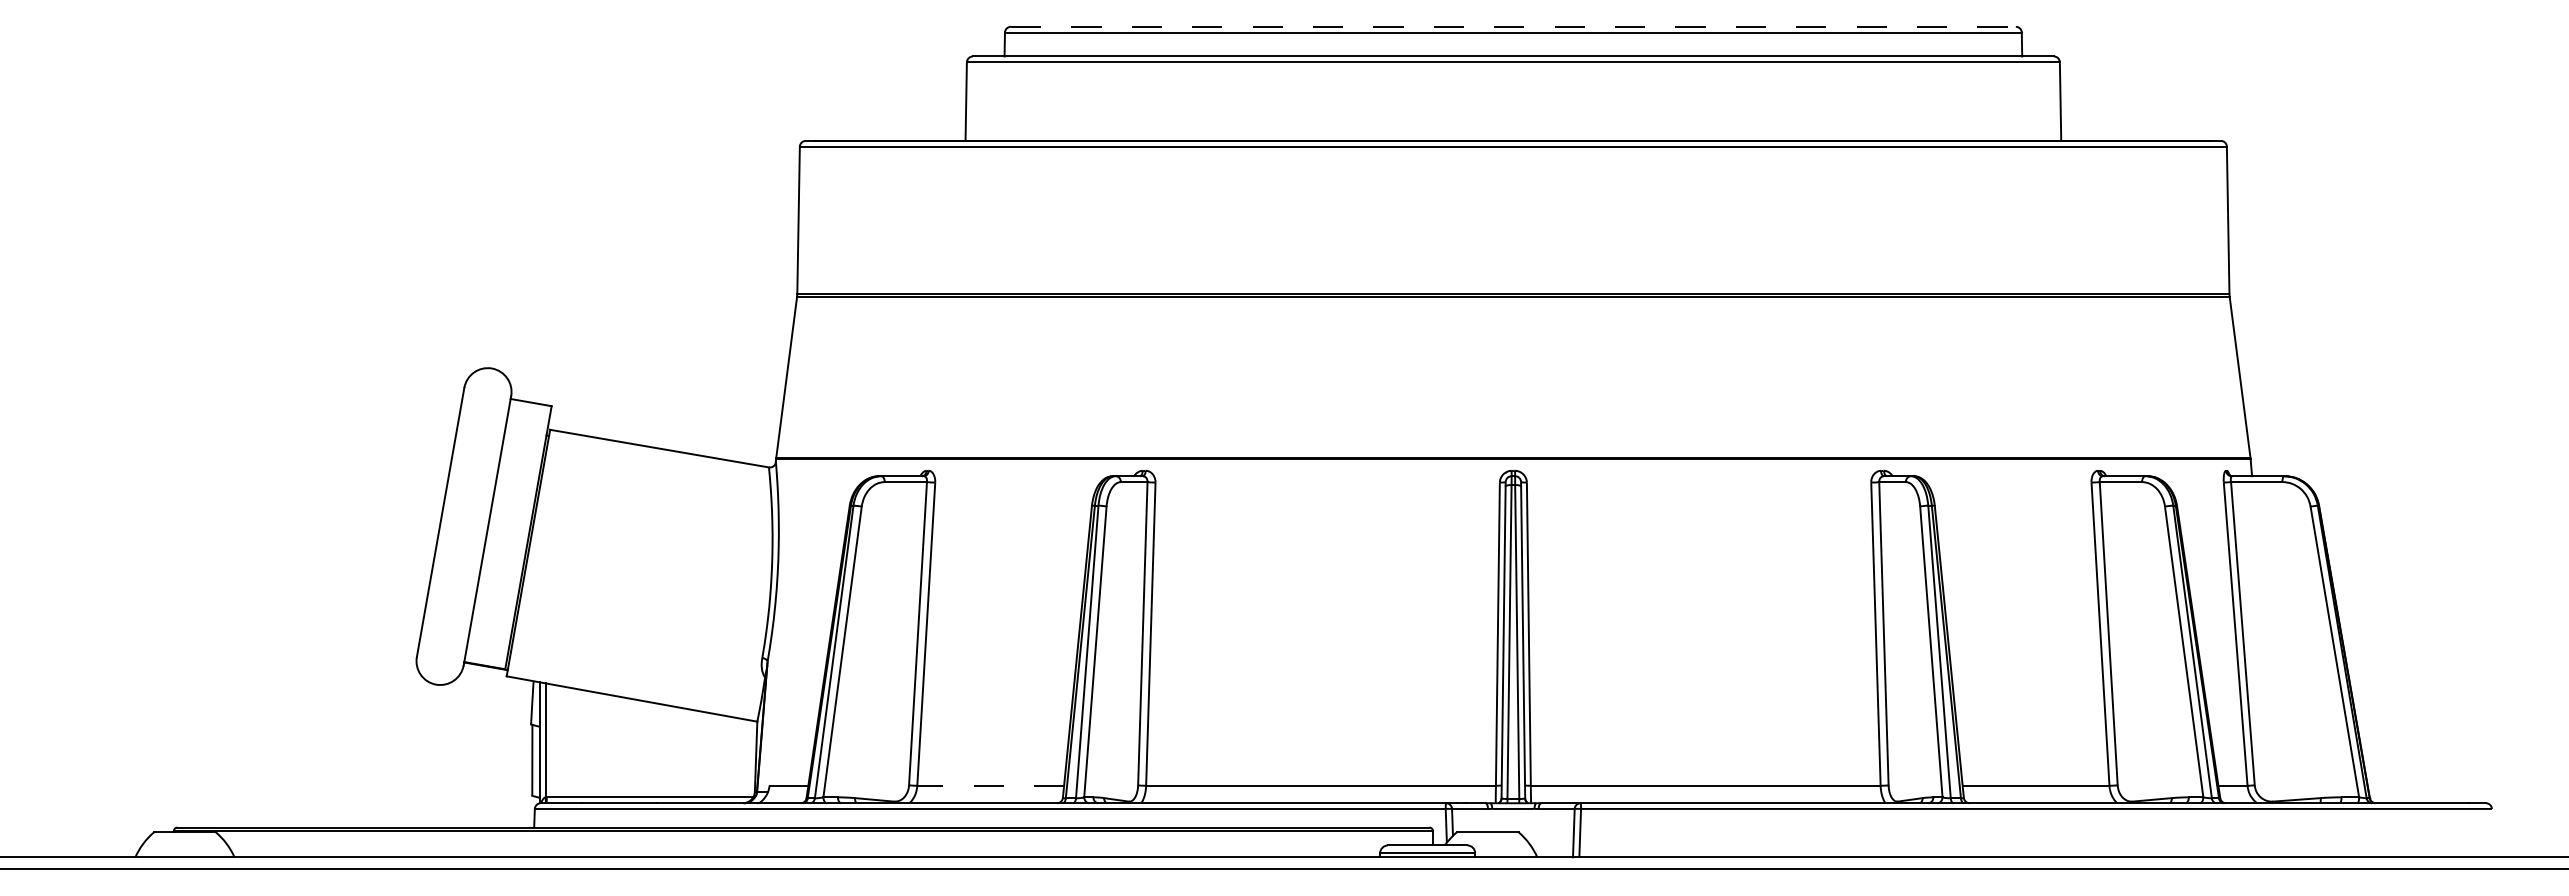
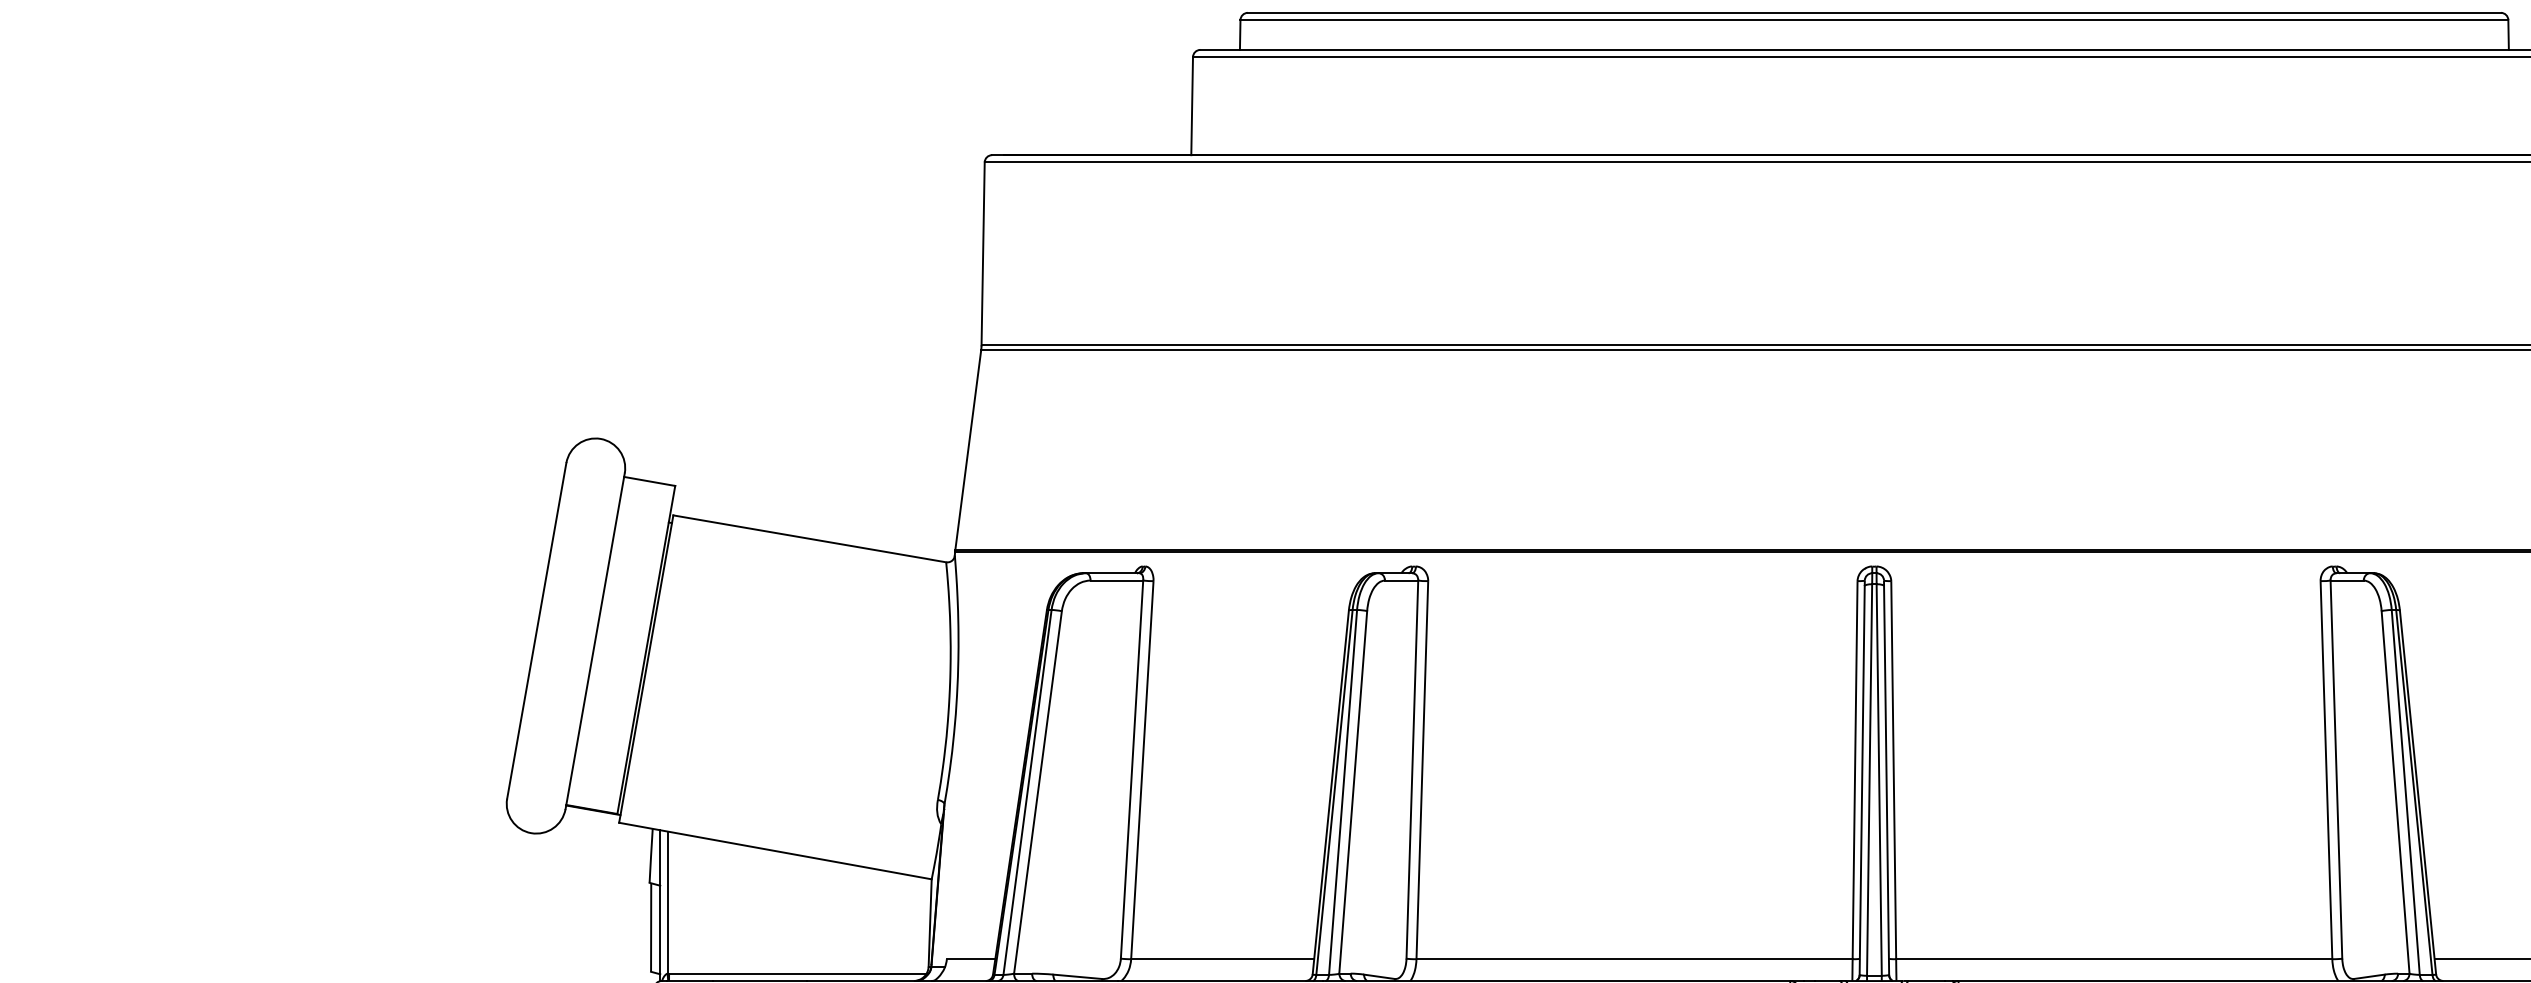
line: (1513, 26) -> (1874, 12), dashed -> solid
line: (990, 785) -> (1222, 958), dashed -> solid

